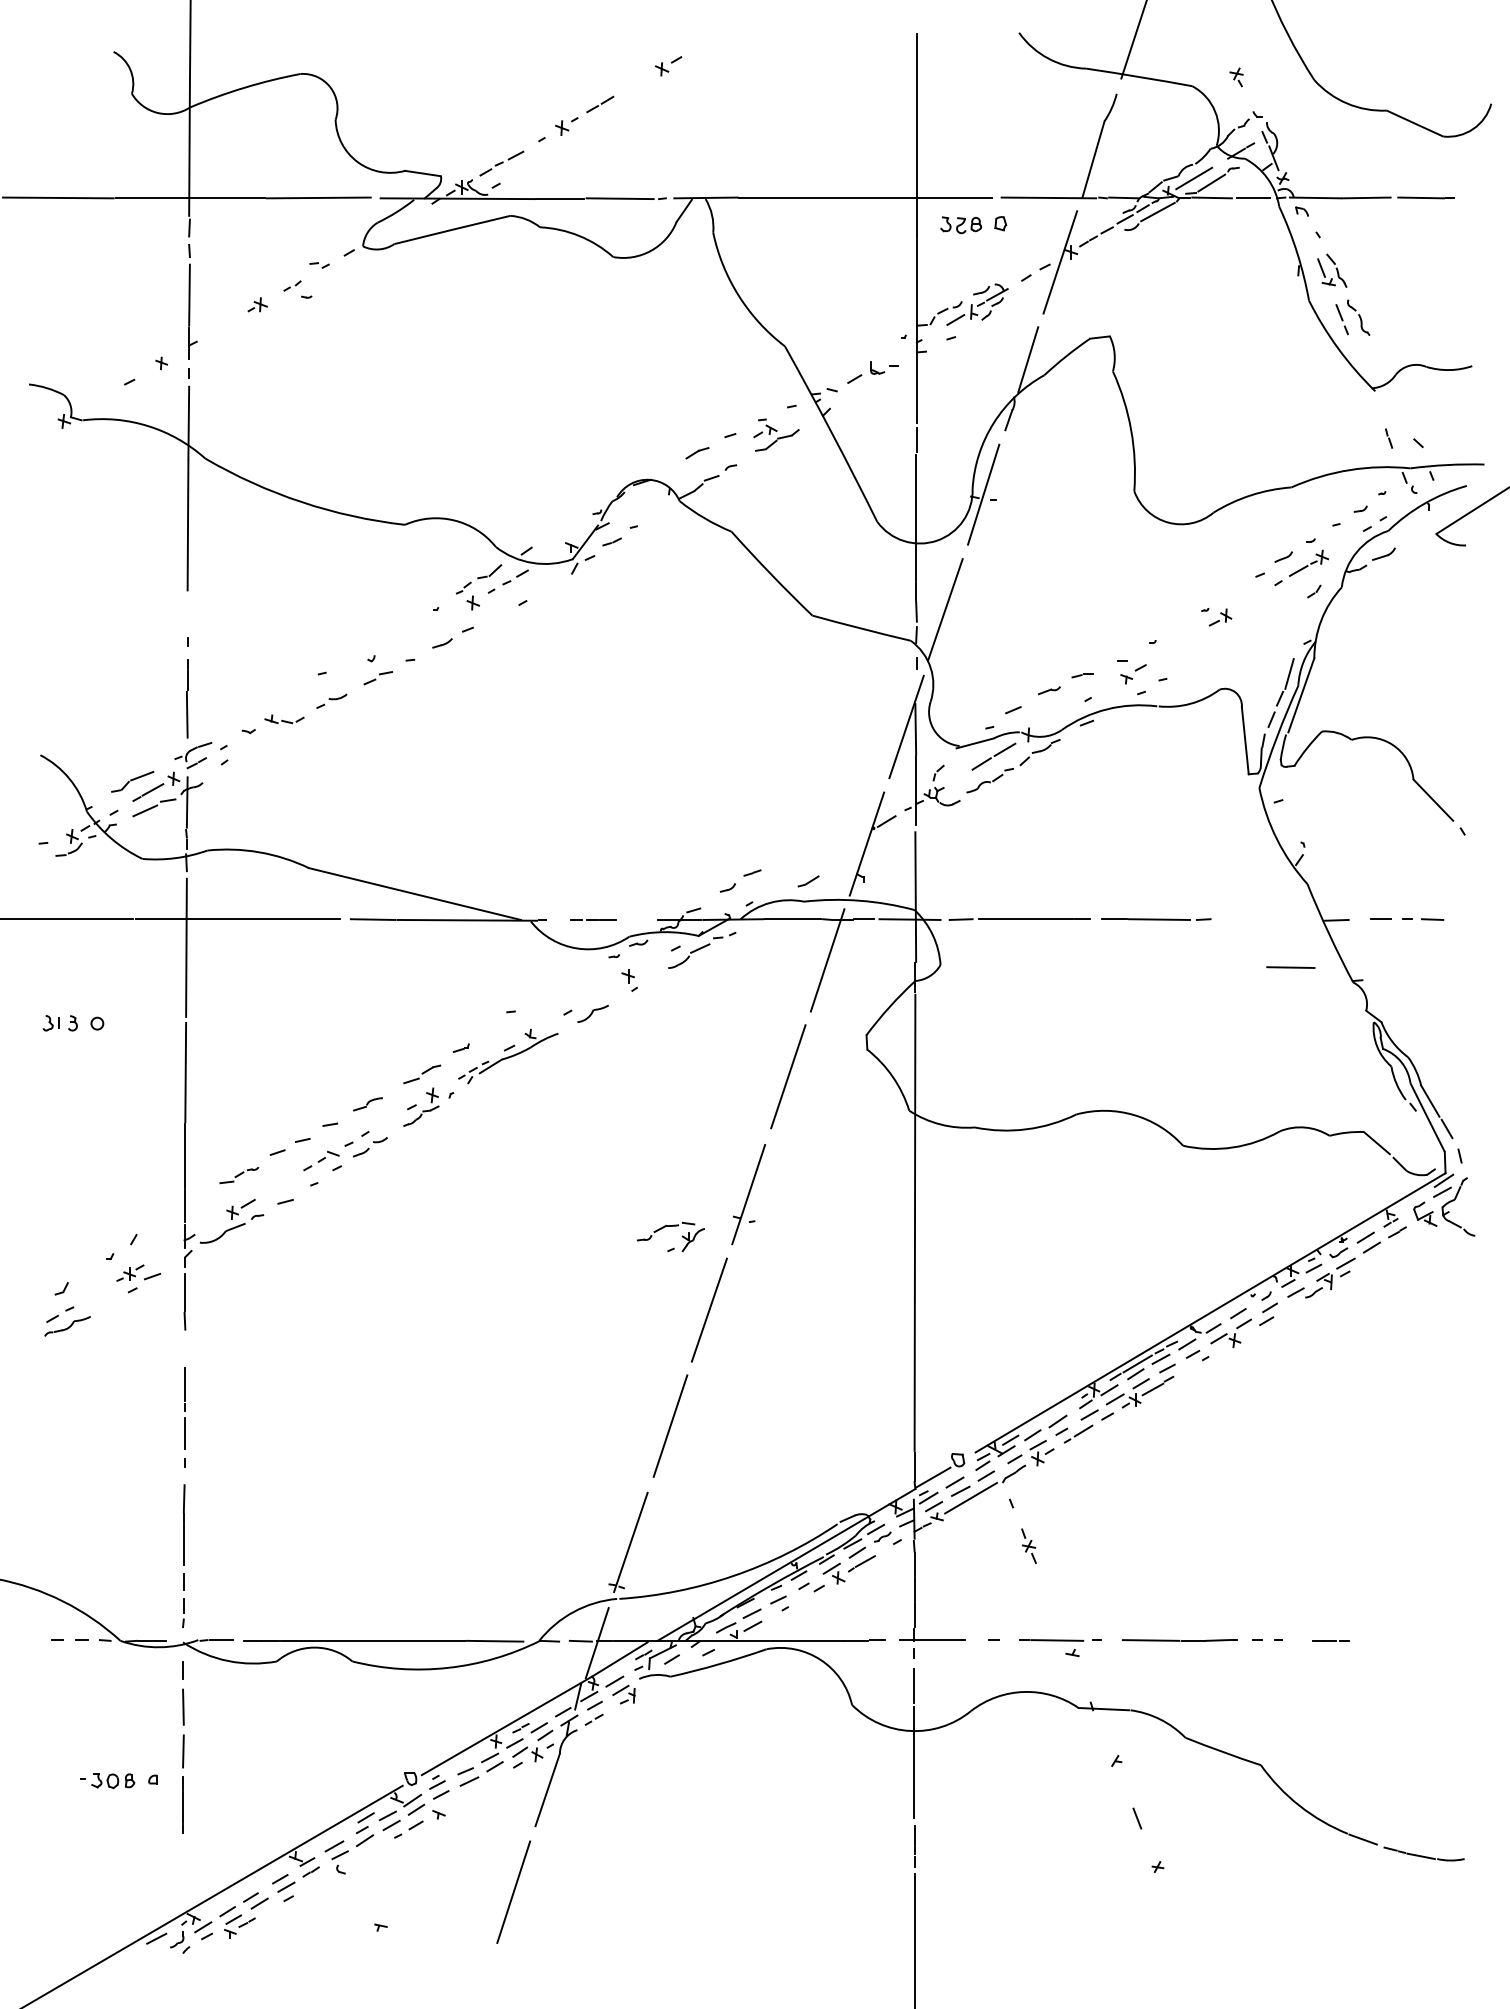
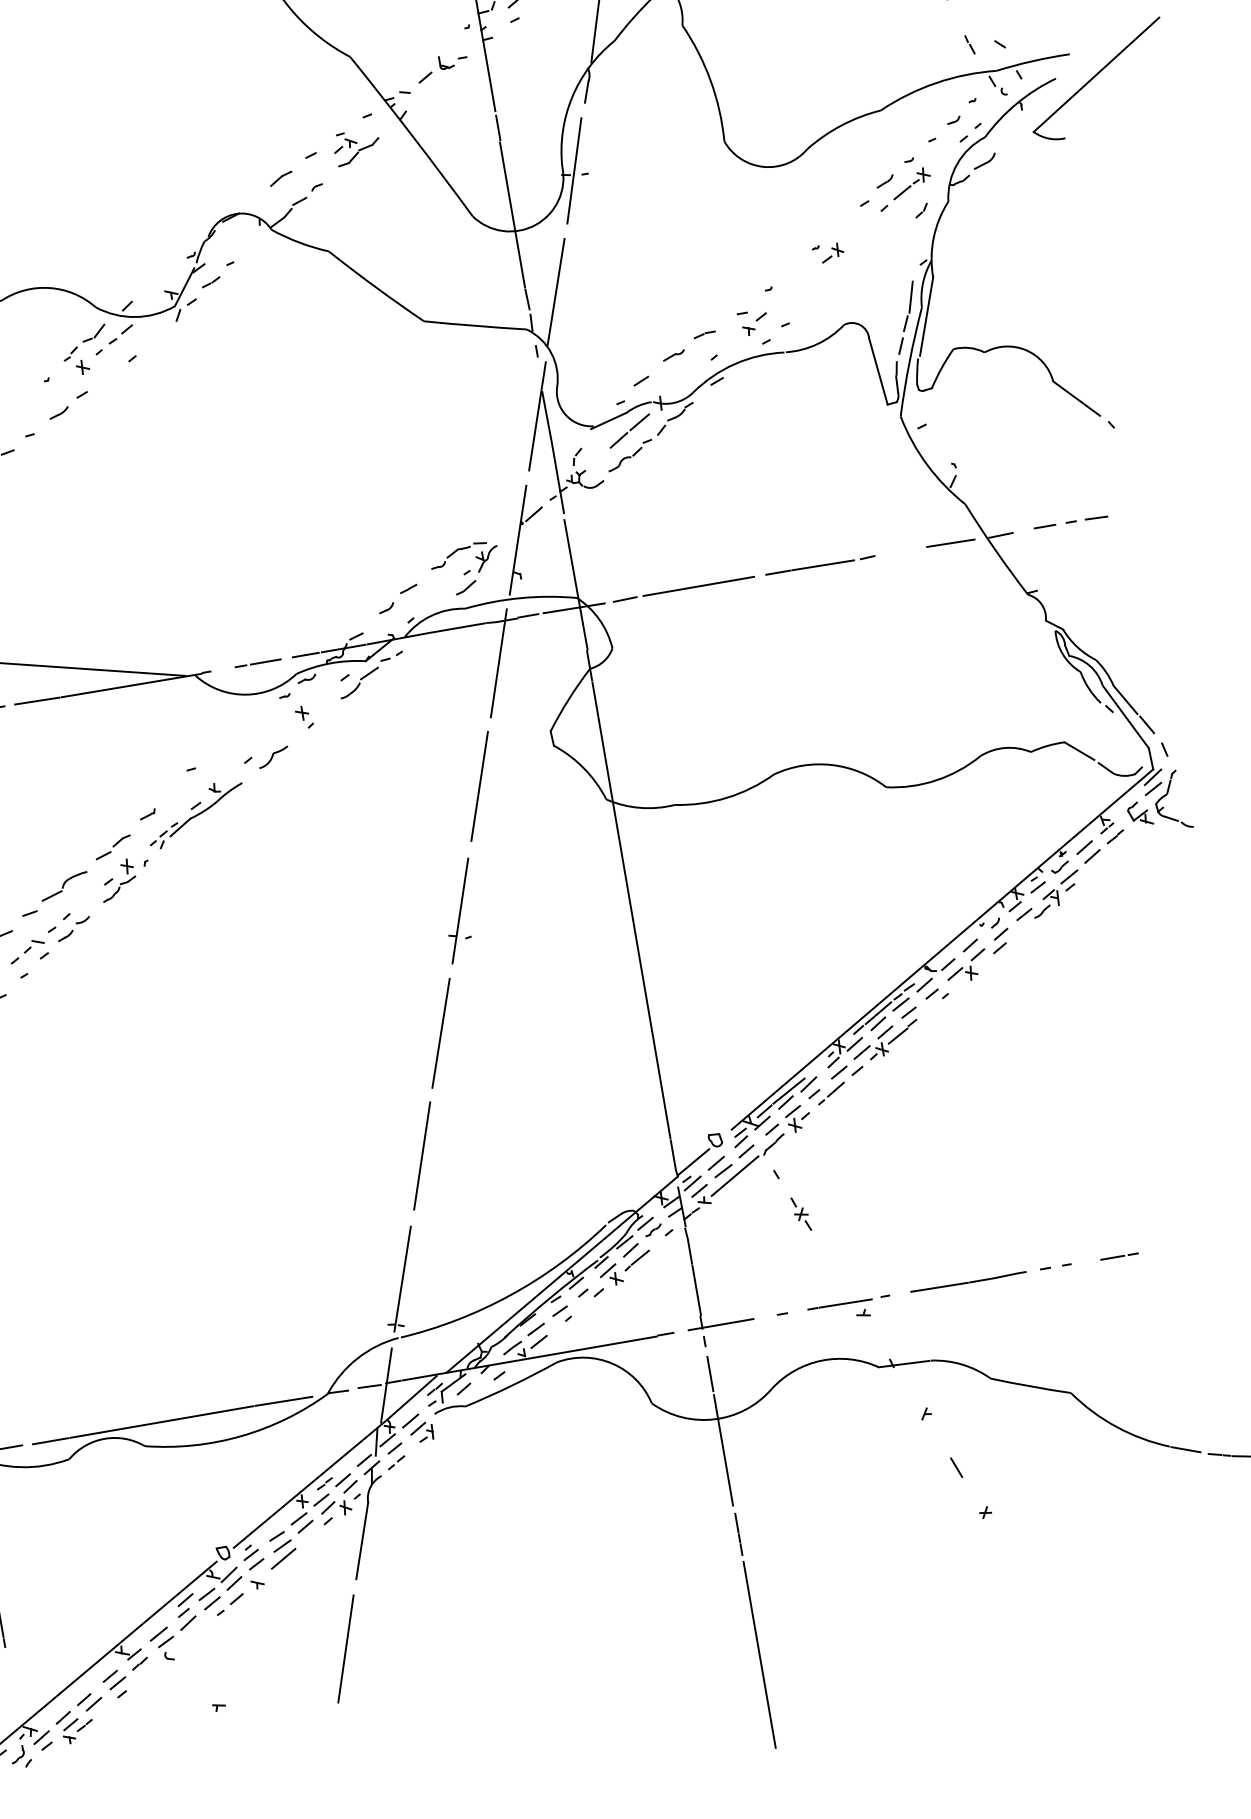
line: (641, 919) -> (305, 654), added
line: (1290, 967) -> (950, 543), moved
part: (367, 1104) -> (63, 886), size x1.67
part: (670, 1226) -> (462, 549), moved
line: (1037, 1424) -> (788, 1091), added
line: (468, 1793) -> (283, 1558), added

